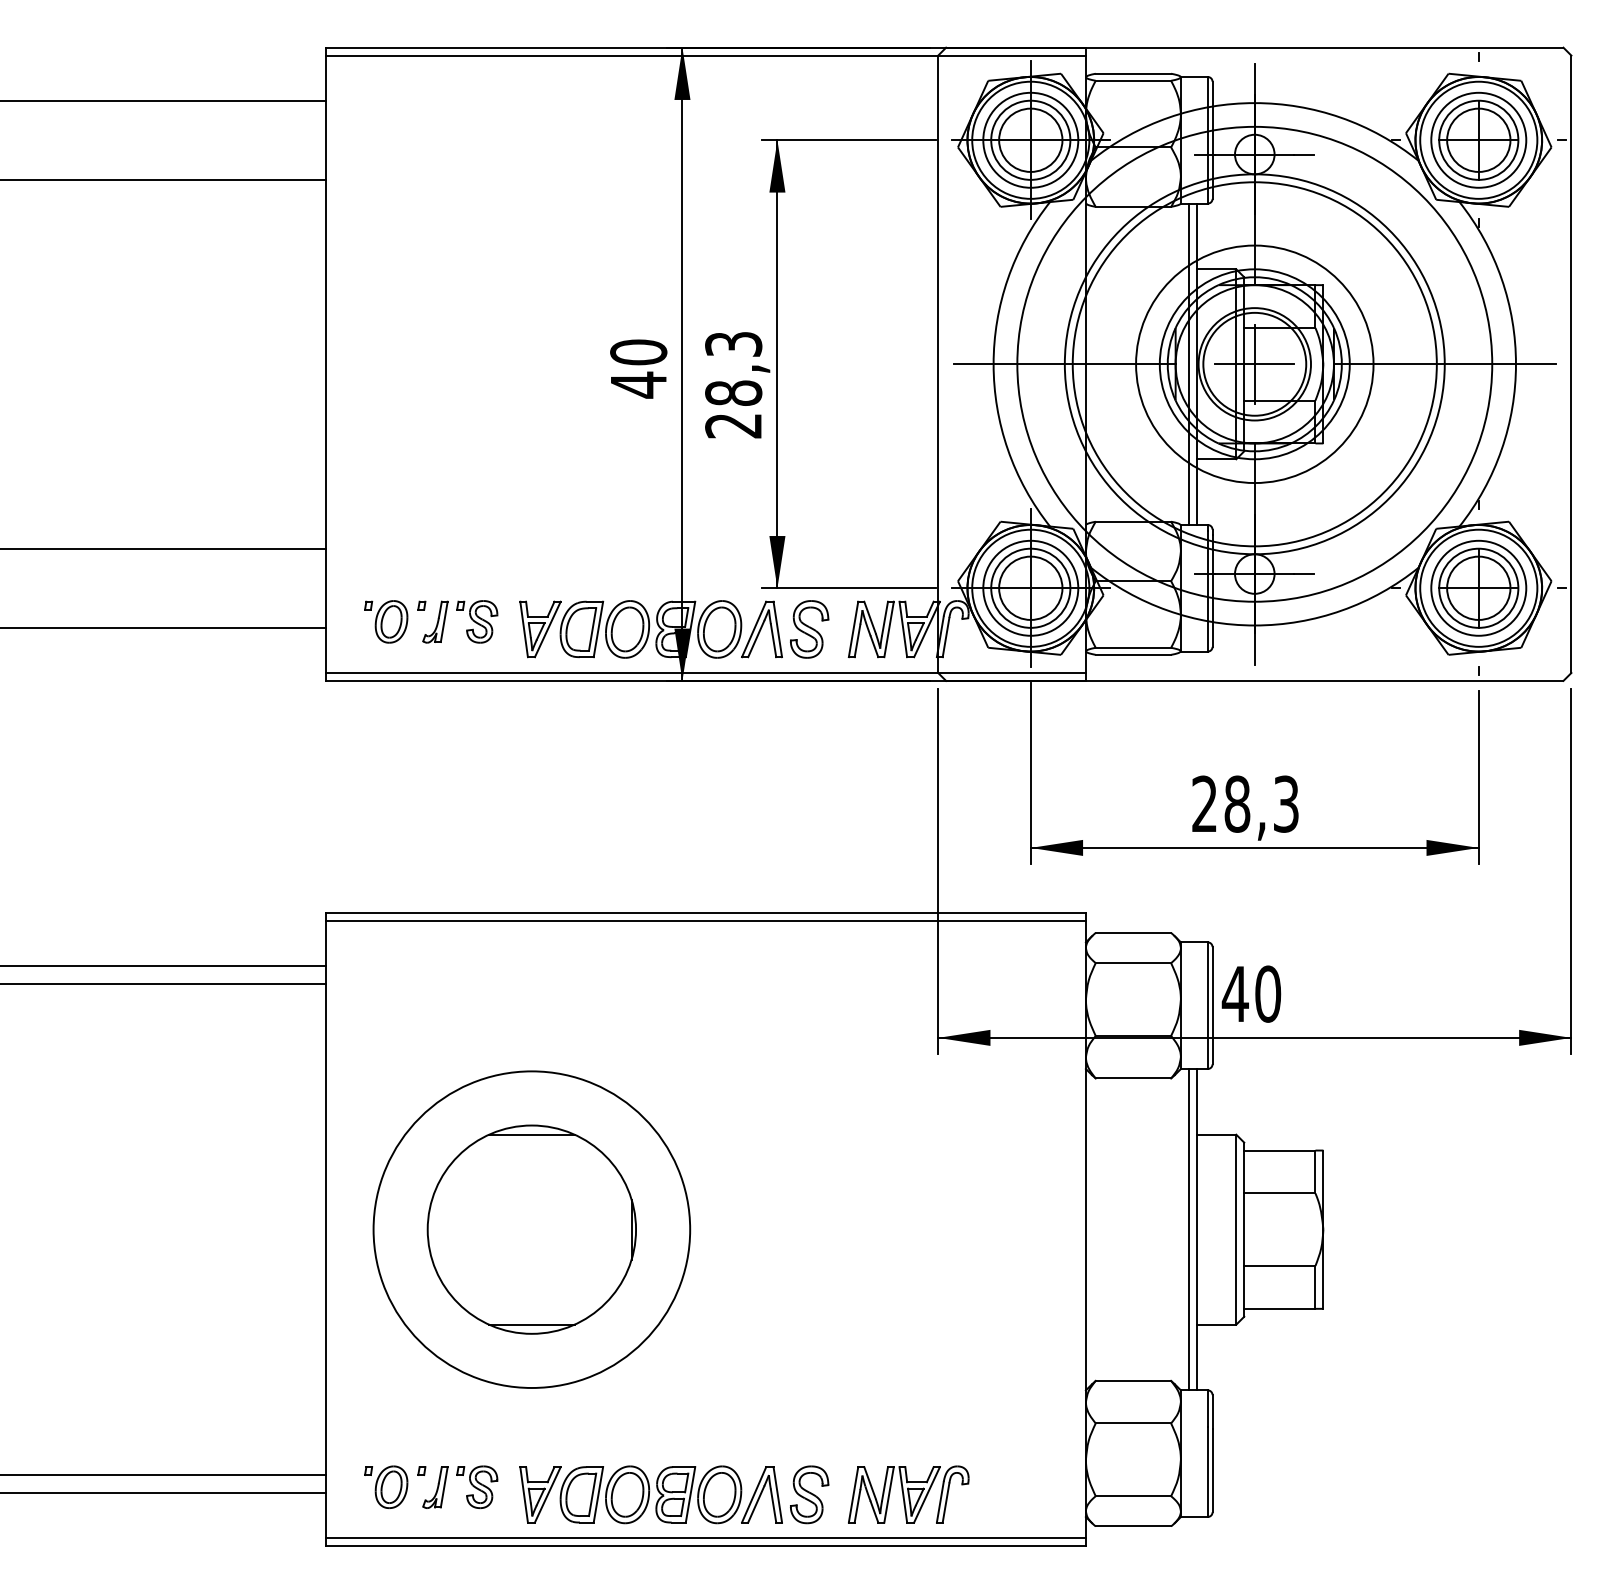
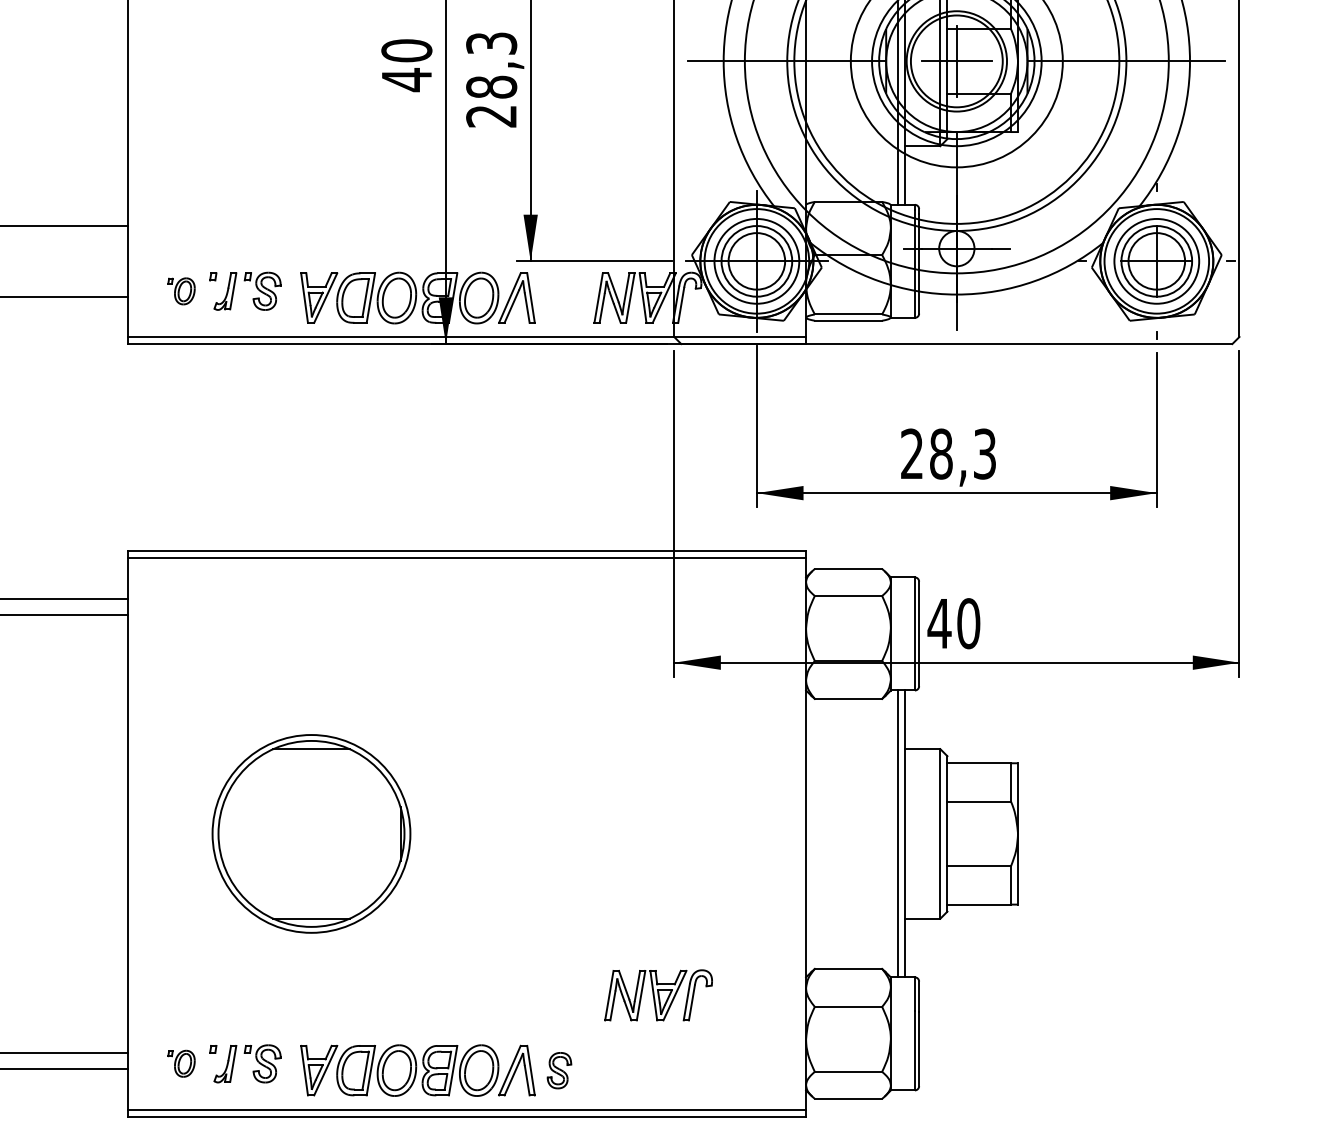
part: (386, 621) -> (181, 291), size x0.7
part: (809, 629) -> (559, 298), removed
circle: (531, 1229) -> (311, 833), size x0.7
part: (386, 1486) -> (181, 1063), size x0.7
part: (809, 1494) -> (559, 1070), size x0.7
part: (908, 1494) -> (658, 995), moved

